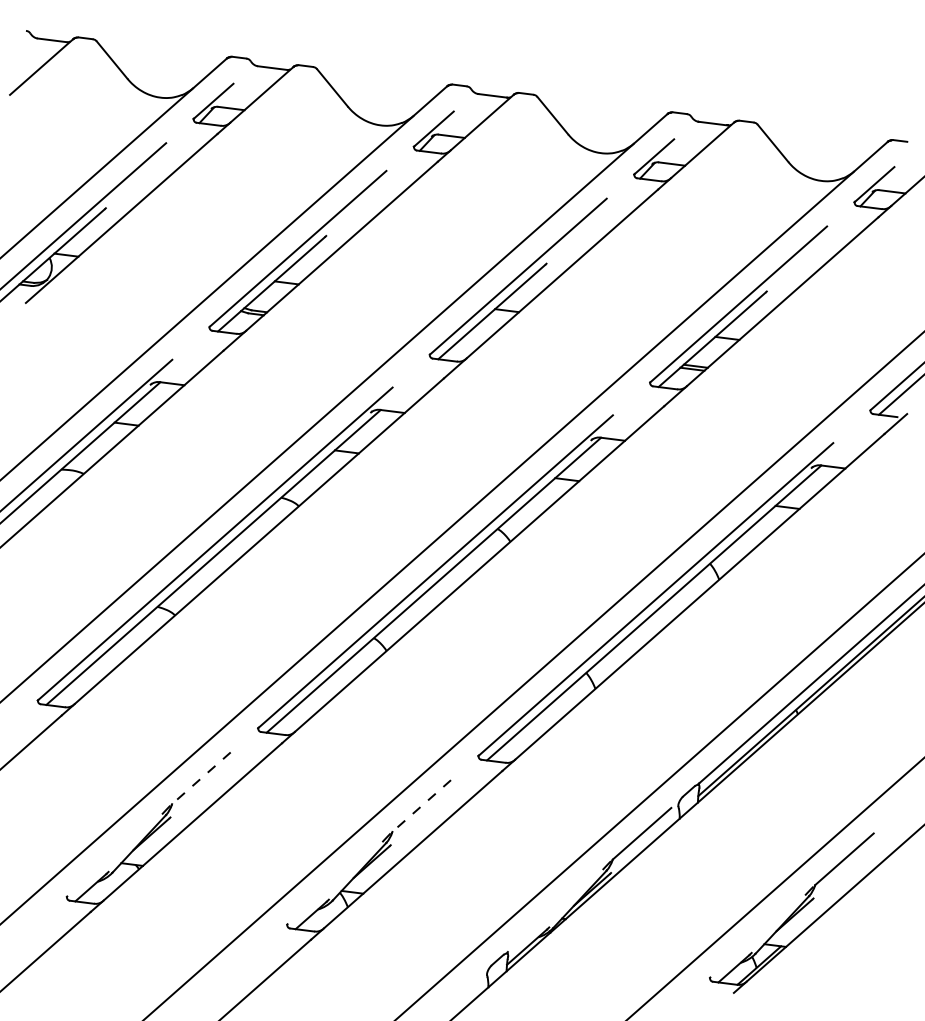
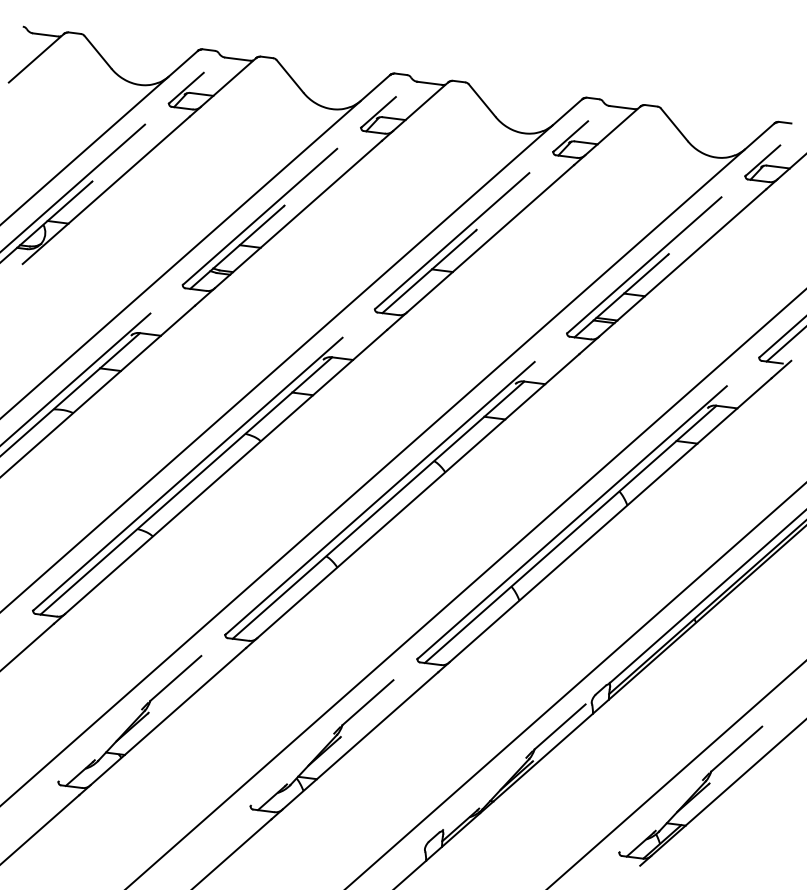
line: (201, 778) -> (175, 678), dashed -> solid
line: (421, 805) -> (367, 702), dashed -> solid

